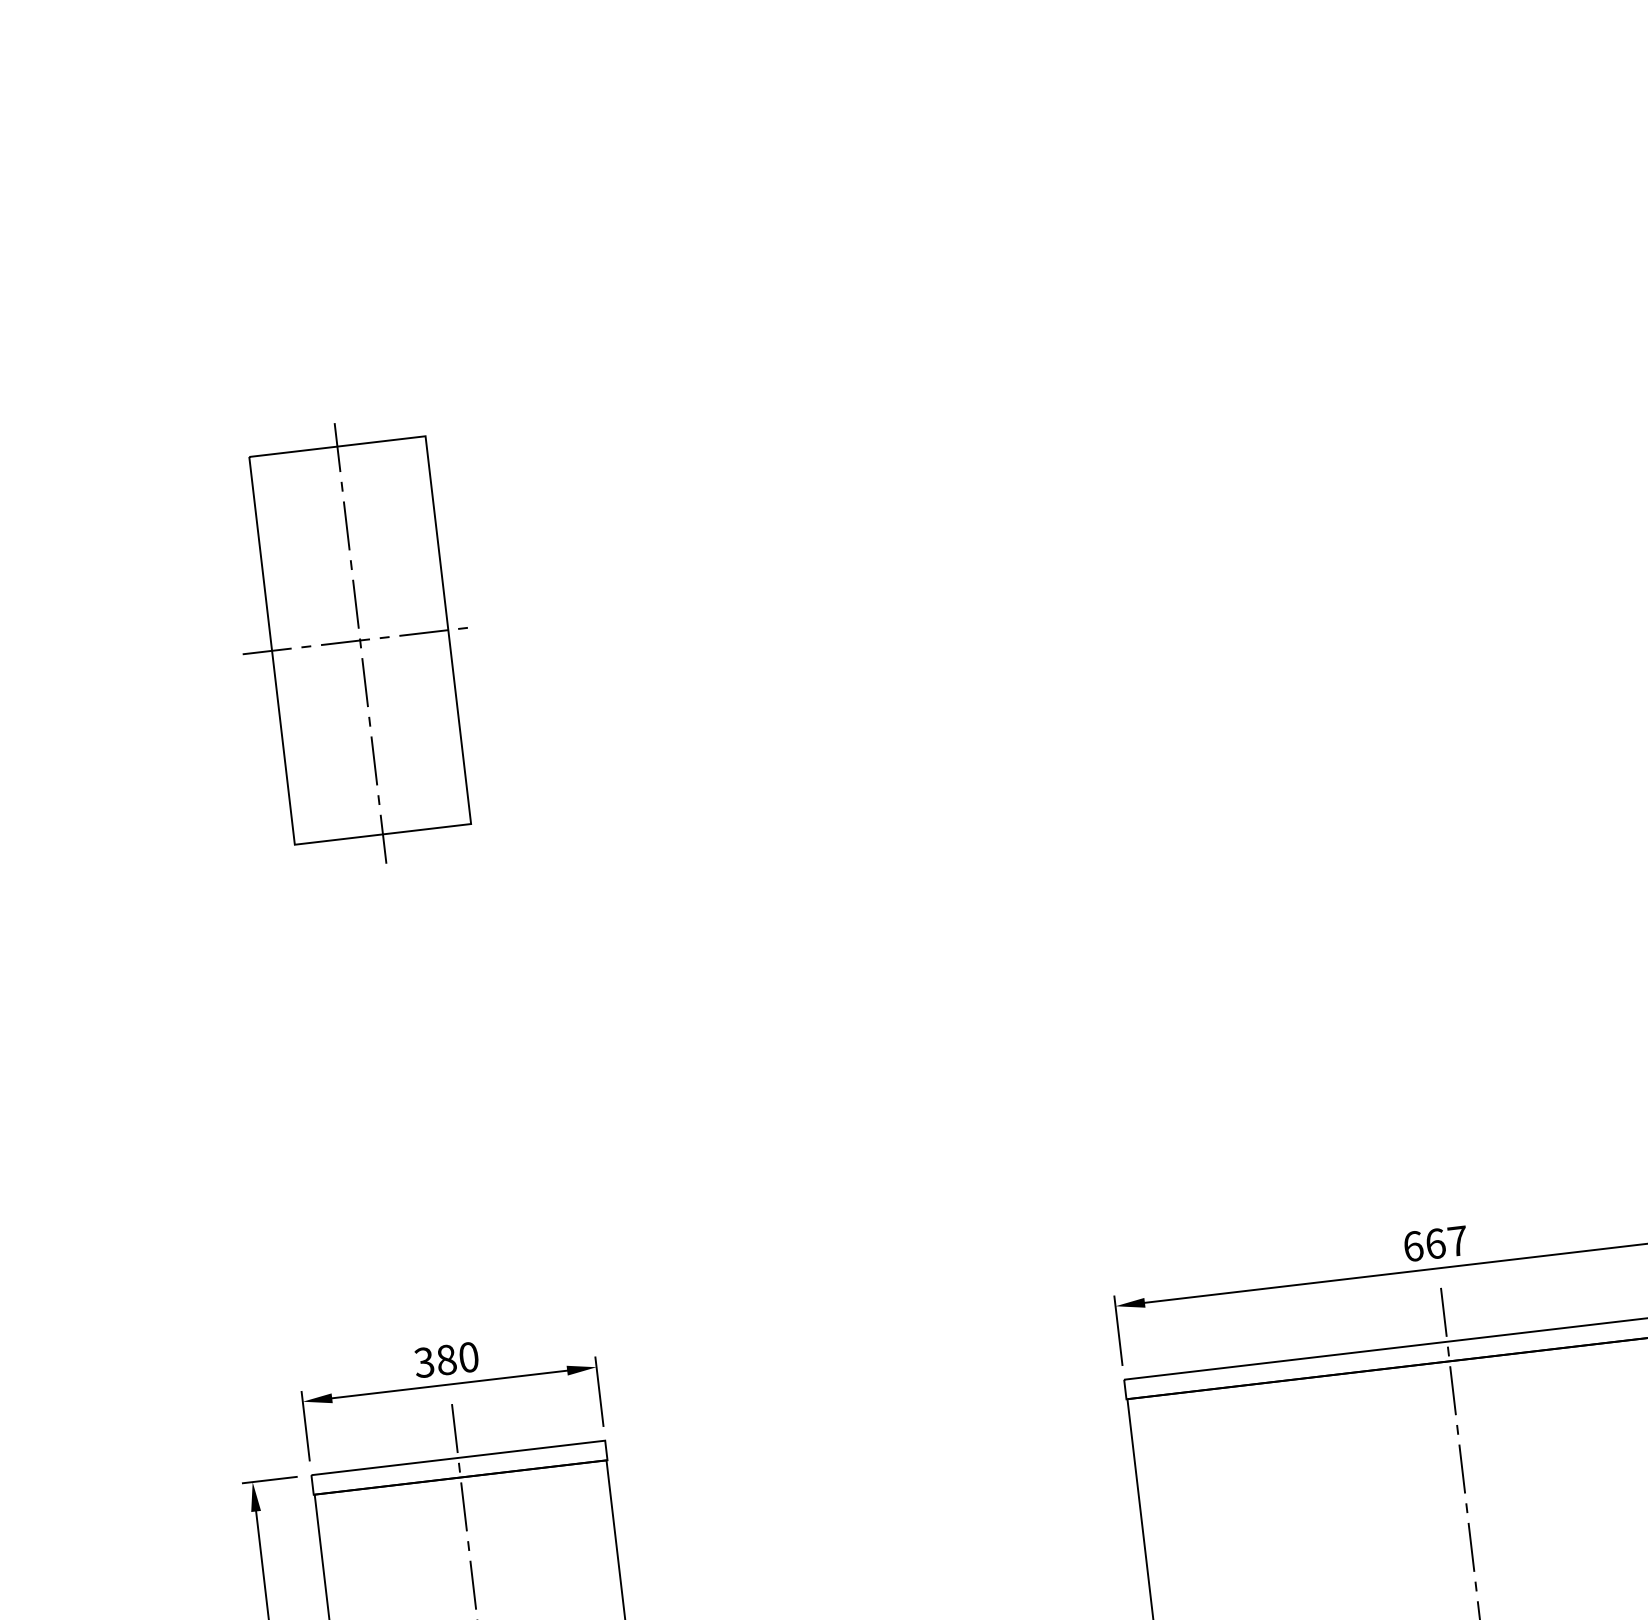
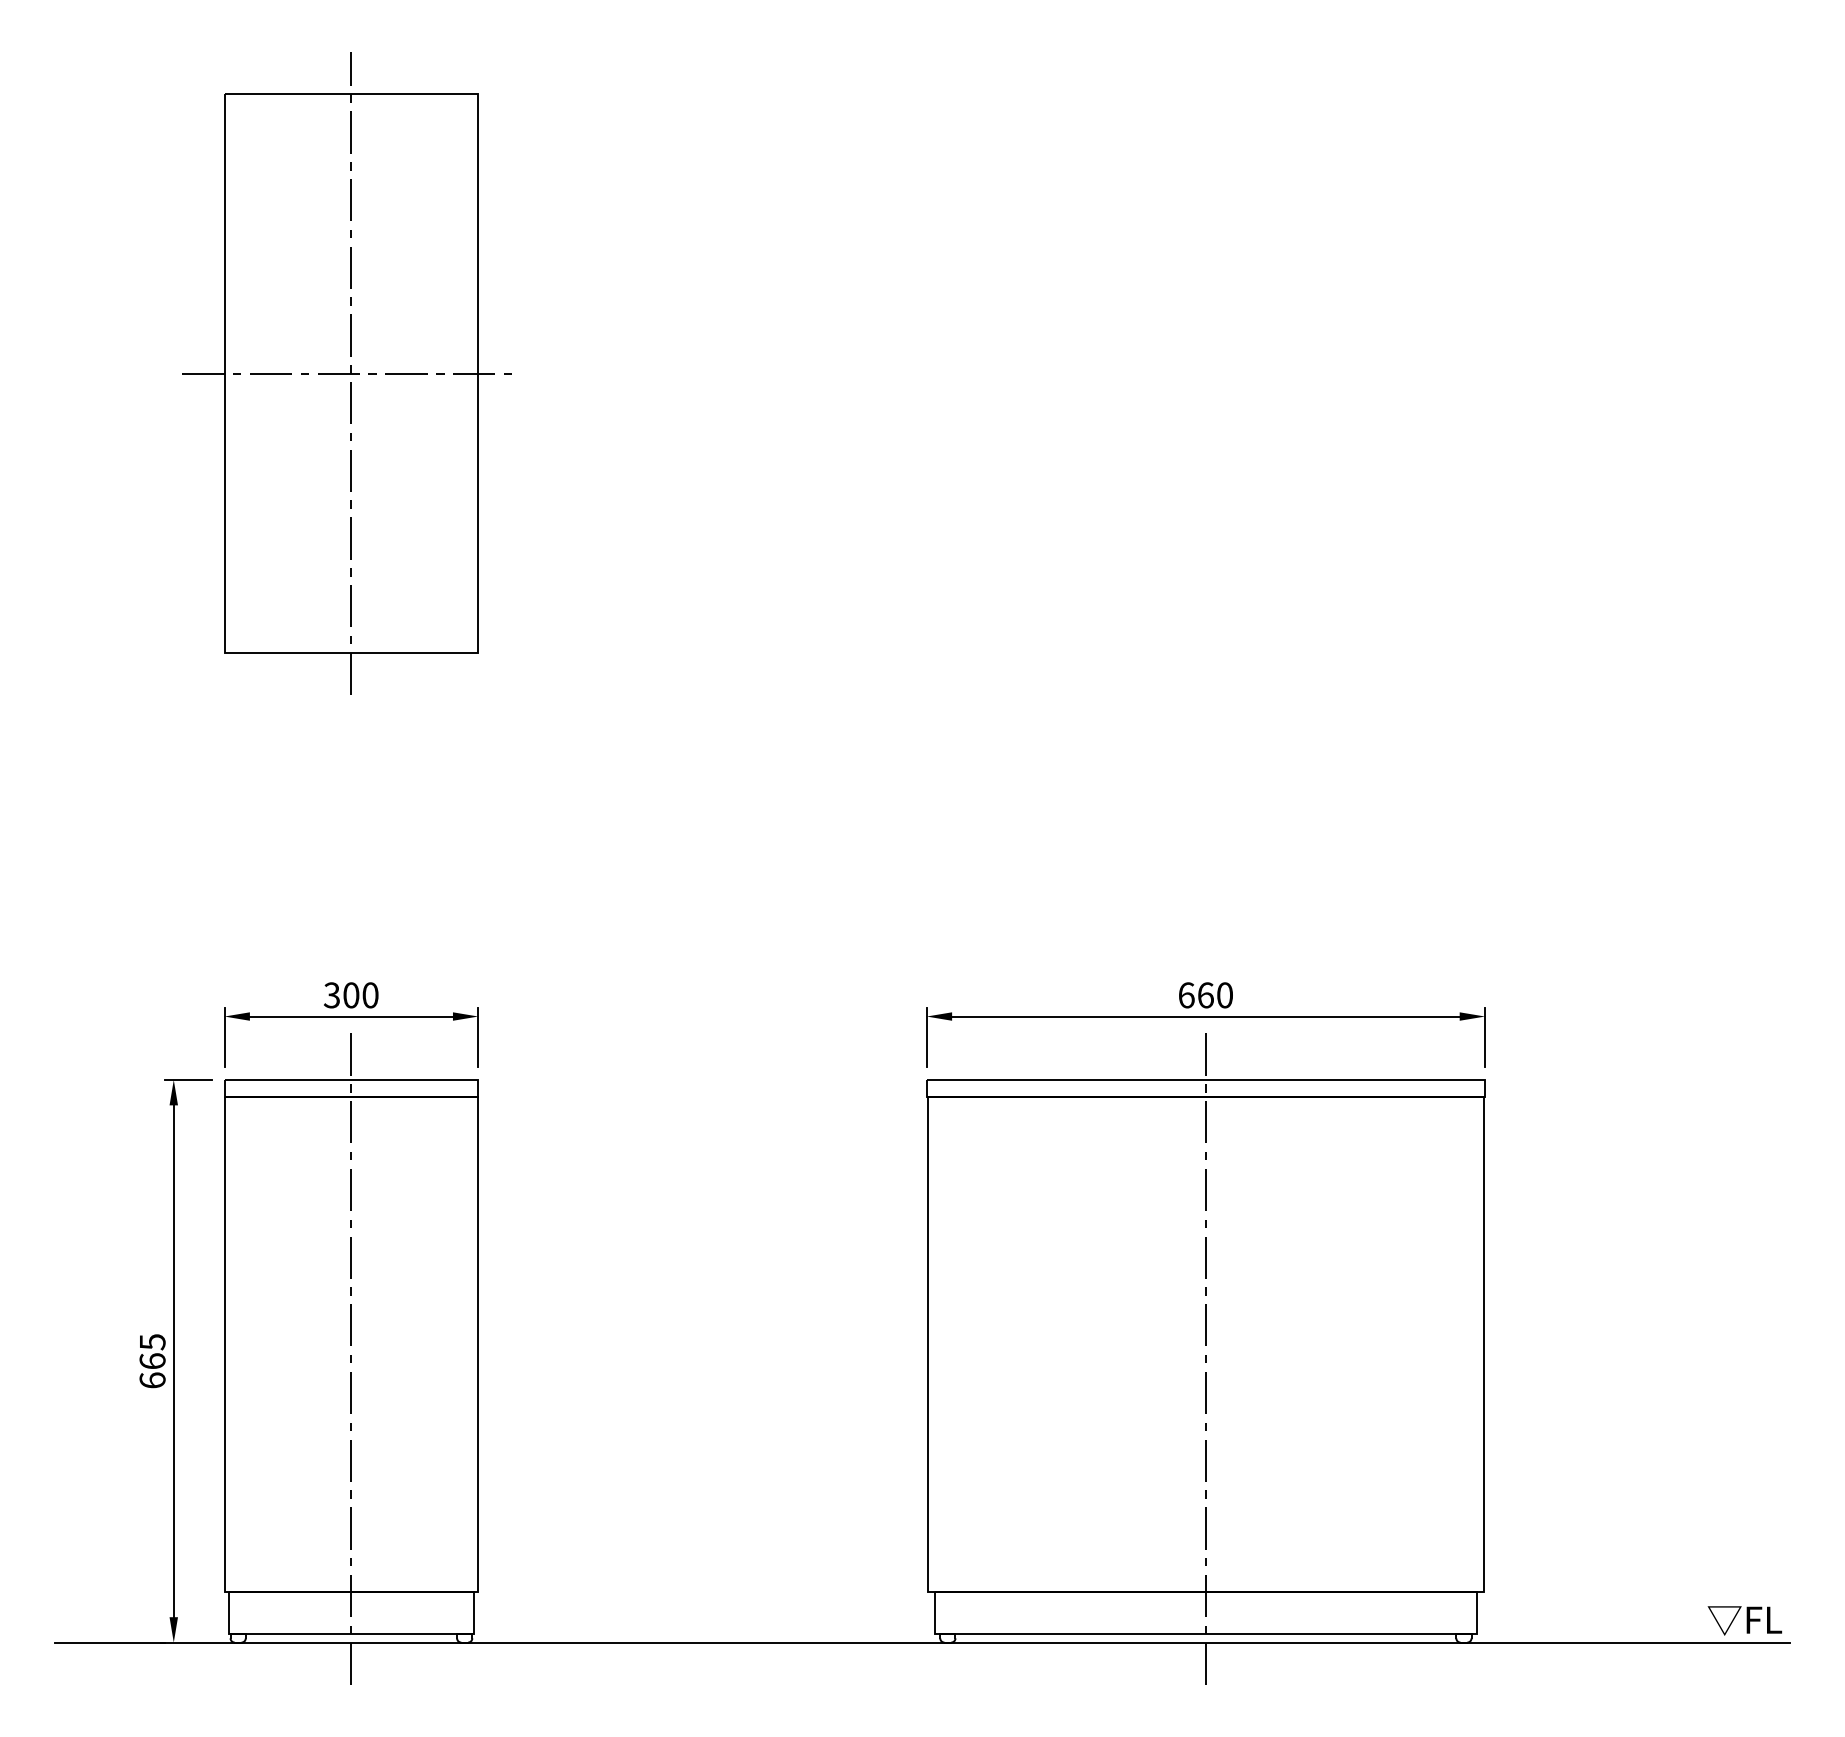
part: (356, 640) -> (346, 373), size x1.67
text: (1458, 1241) -> (1225, 995), 667 -> 660
text: (446, 1360) -> (351, 995), 380 -> 300

